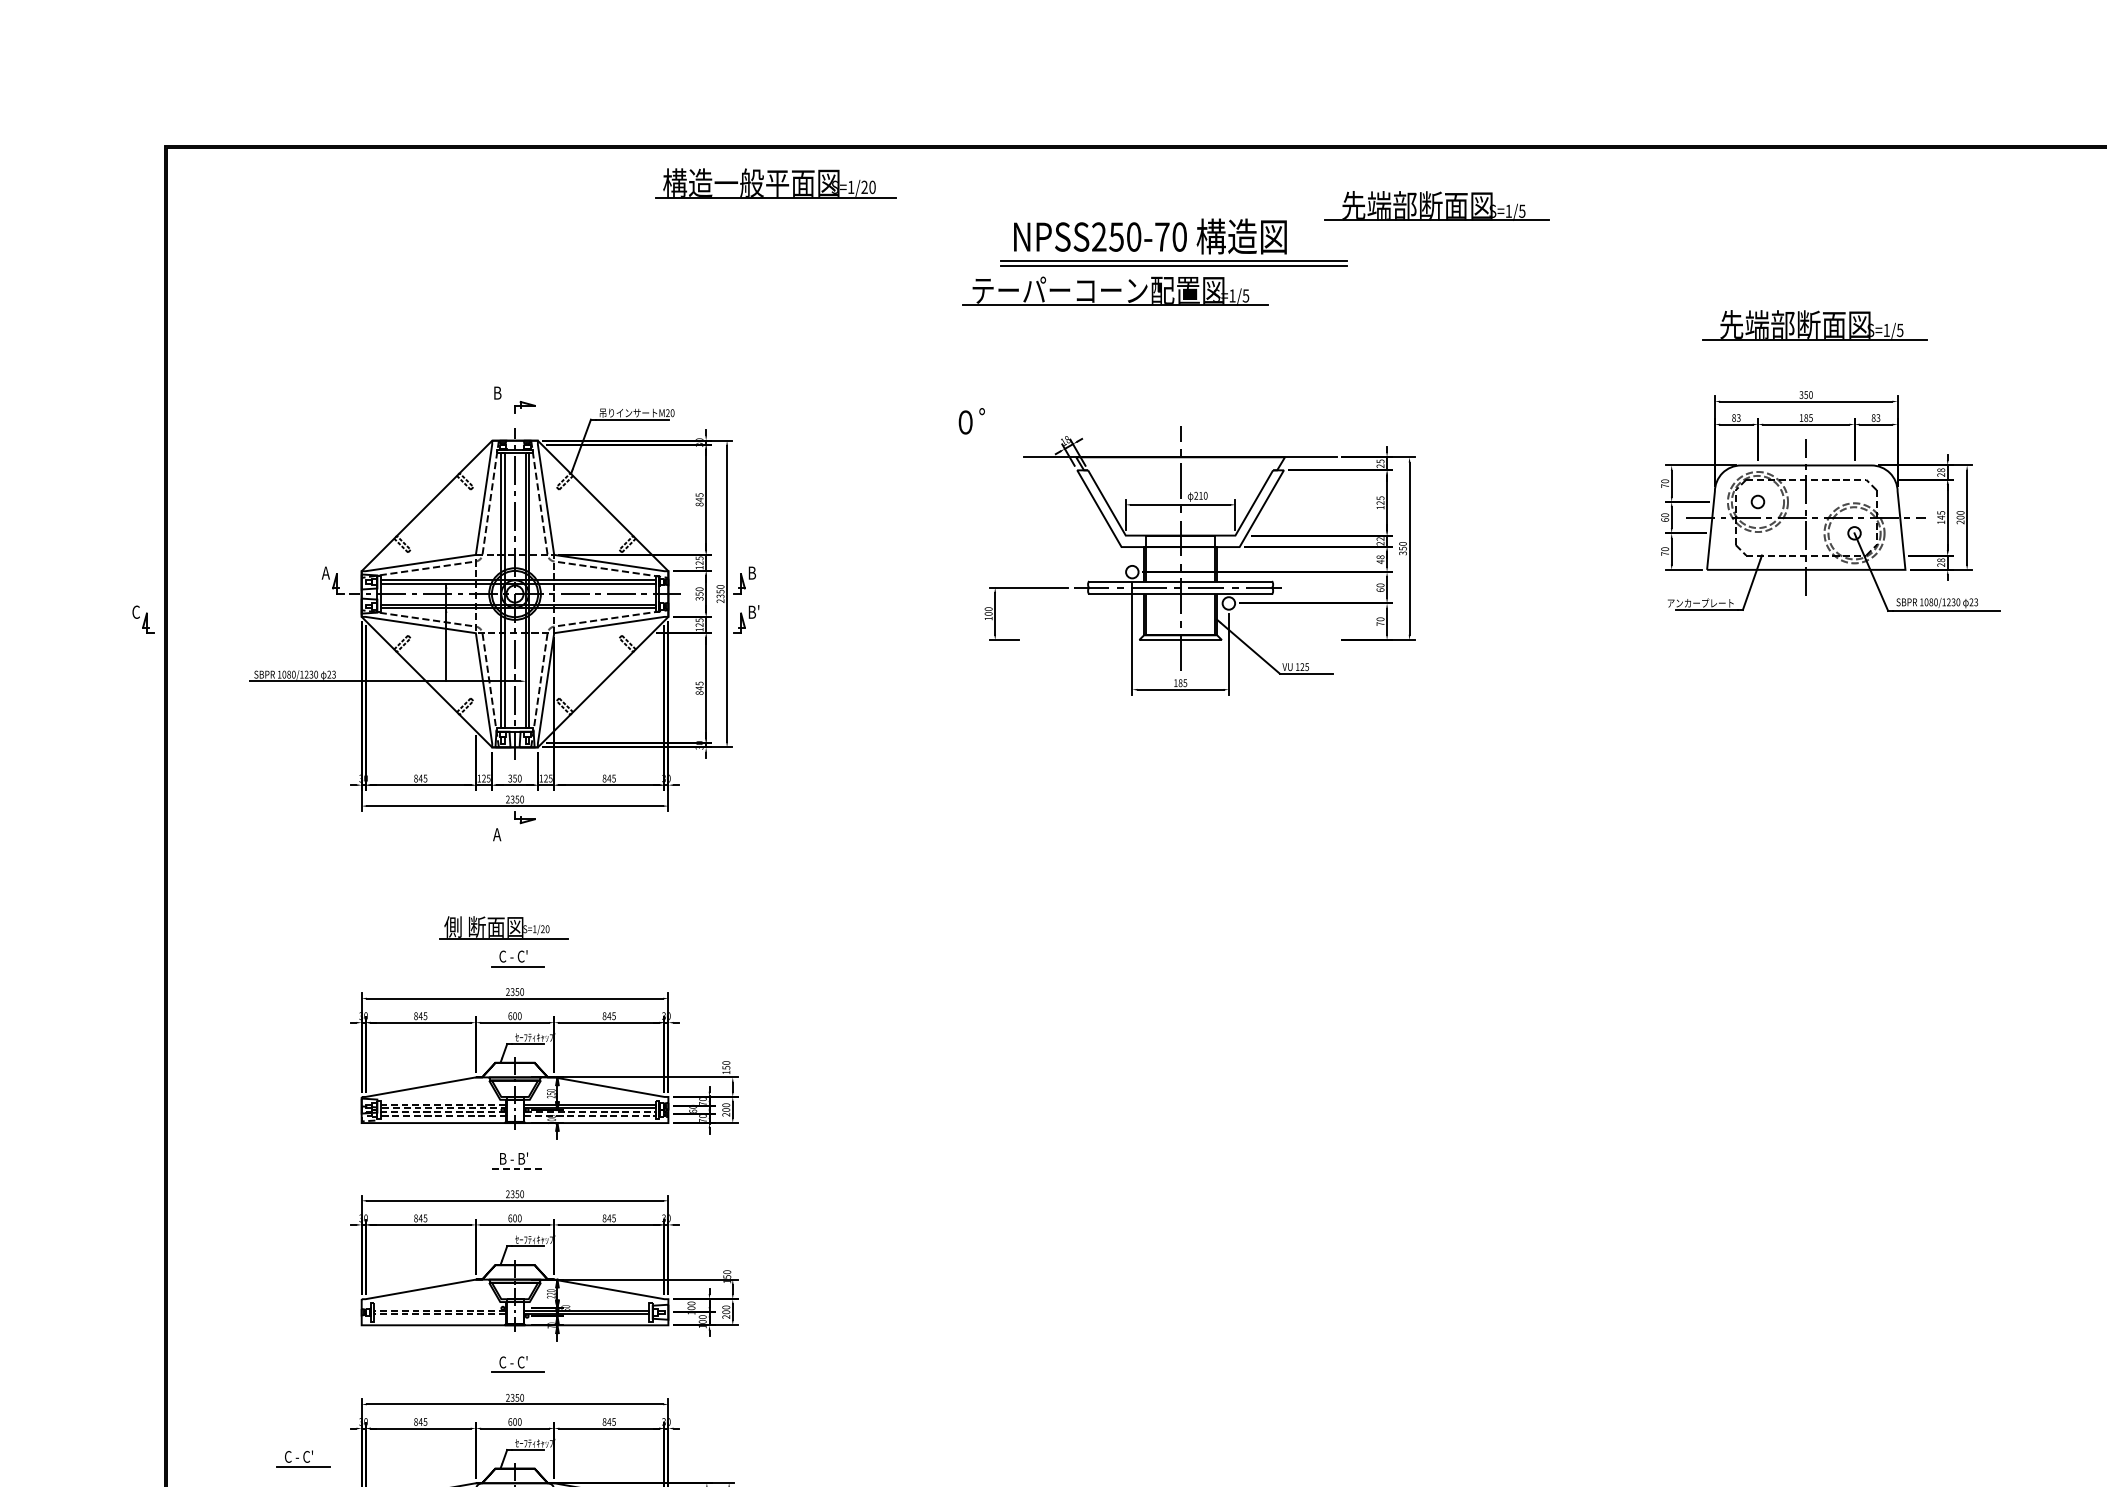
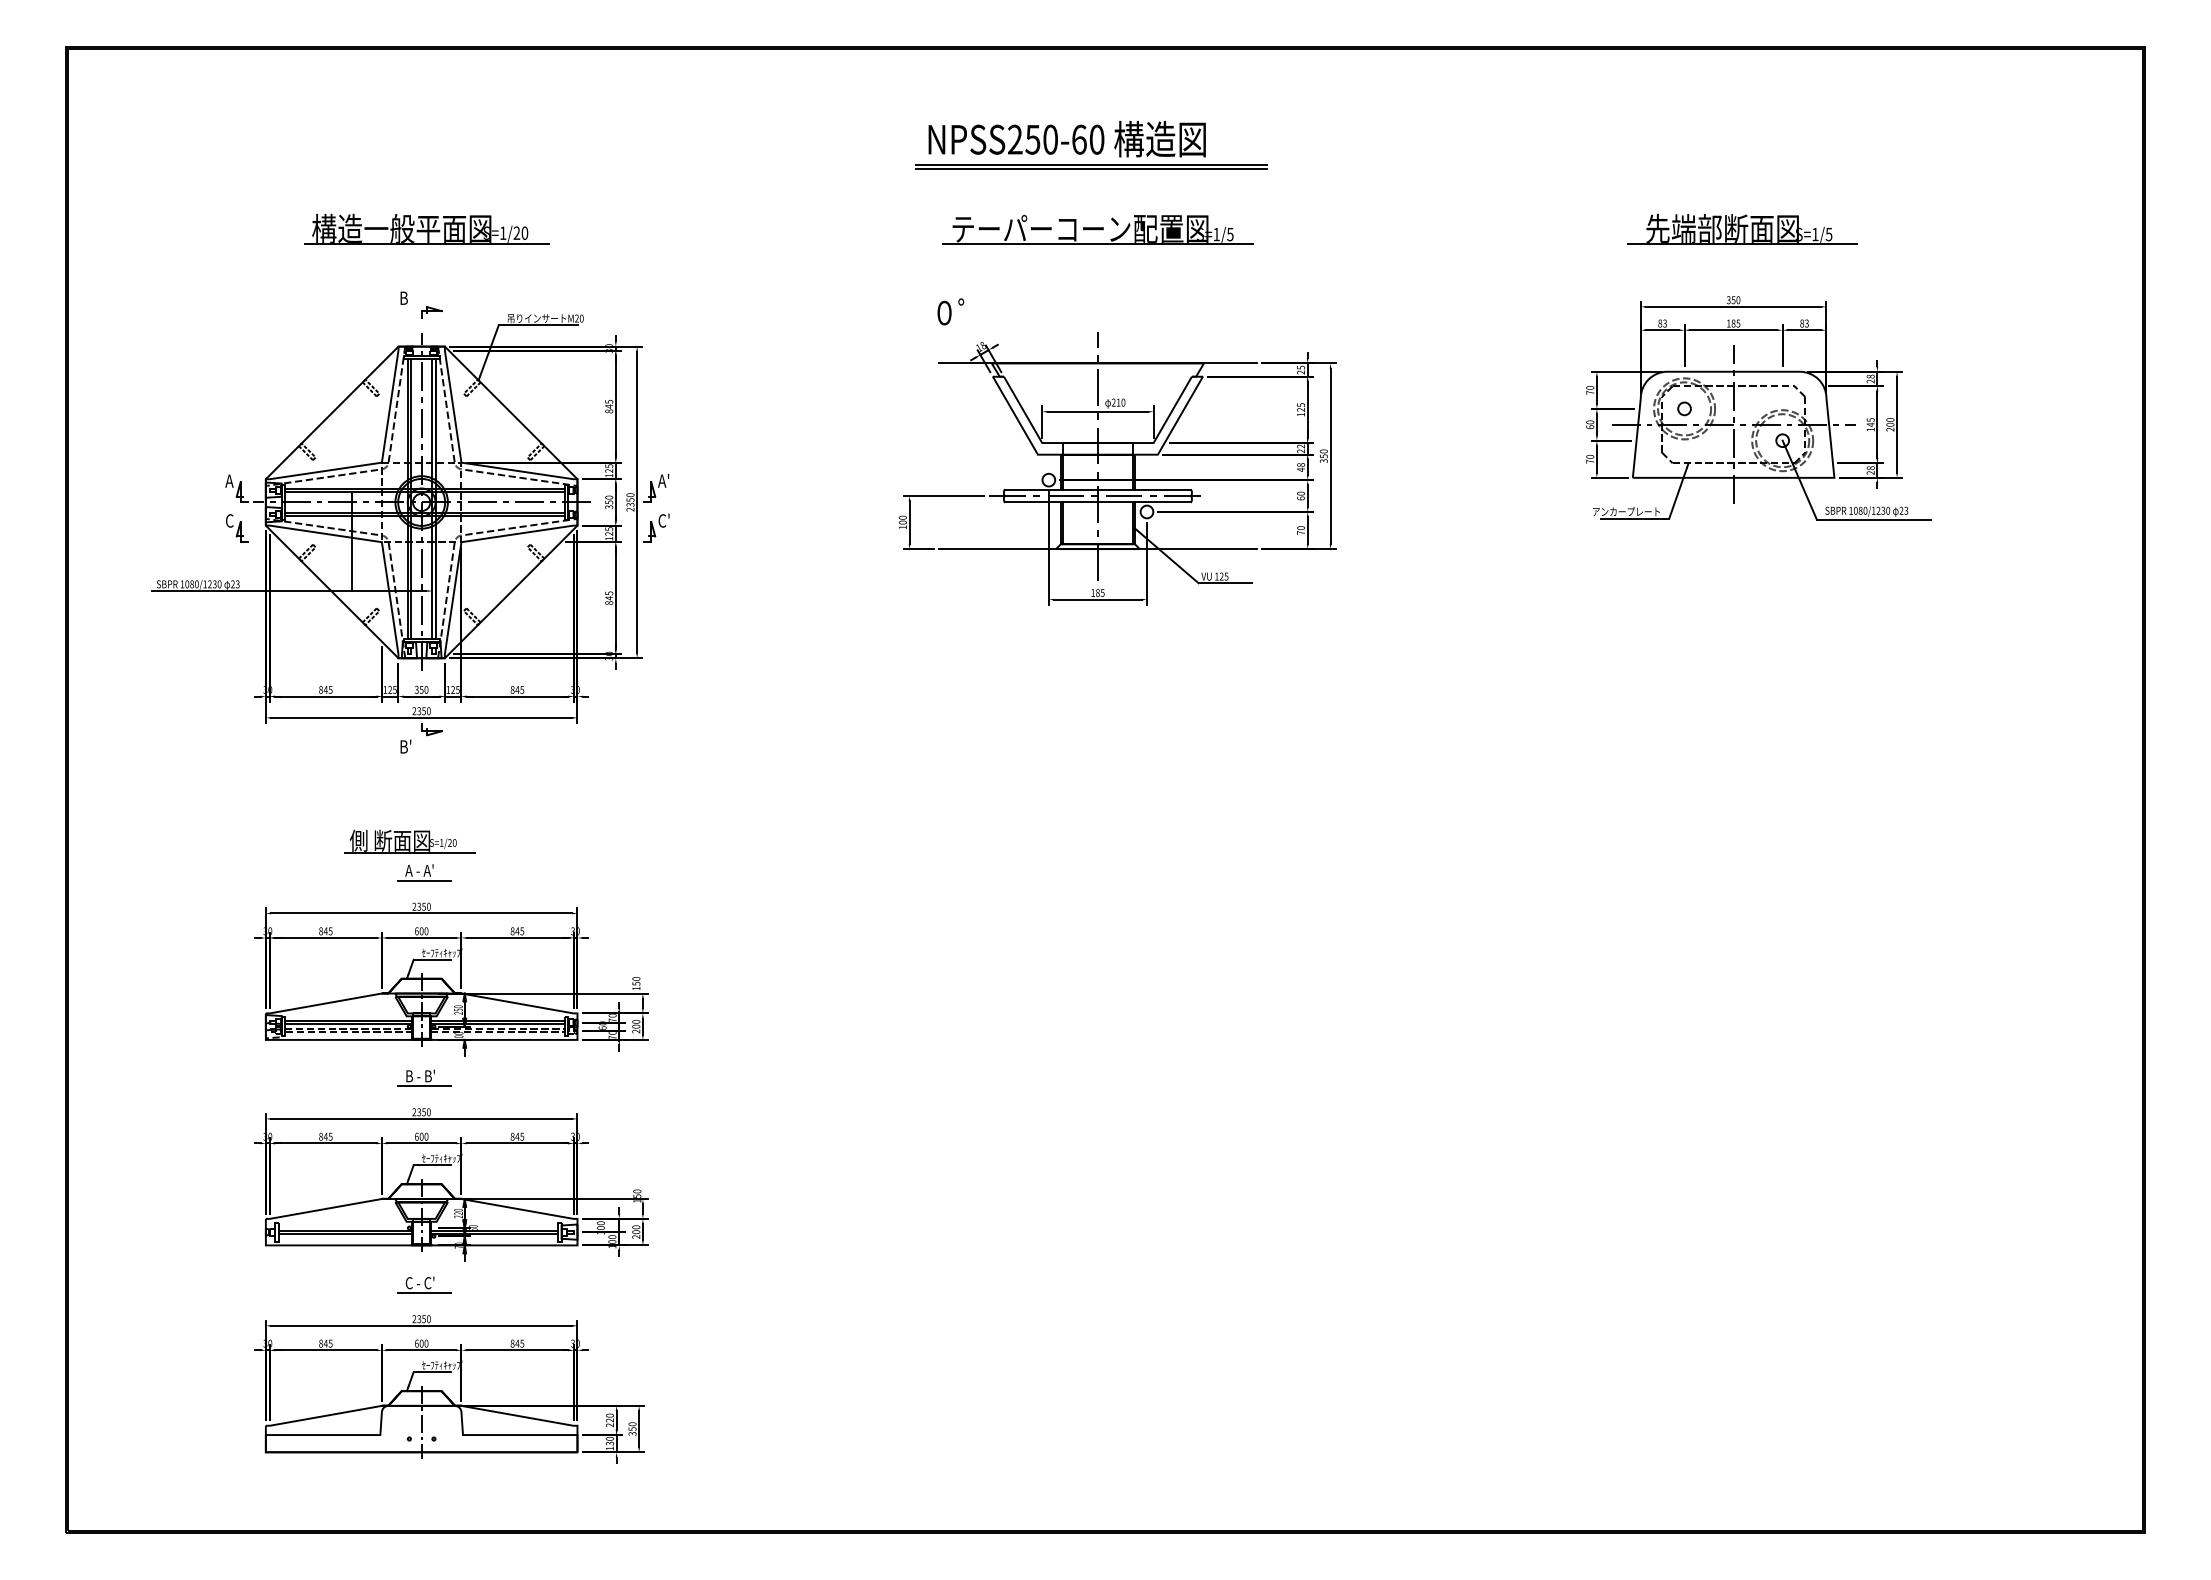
part: (775, 182) -> (426, 228), moved
part: (1437, 205) -> (1358, 107), removed
text: (1162, 236) -> (1079, 139), NPSS250-70 -> NPSS250-60
part: (1115, 290) -> (1097, 229), moved
text: (971, 420) -> (950, 311), moved
text: (753, 572) -> (663, 480), B -> A'
text: (753, 611) -> (663, 520), B' -> C'
part: (143, 619) -> (237, 528), moved
line: (1180, 640) -> (1097, 549), added
text: (499, 834) -> (405, 746), A -> B'
text: (512, 956) -> (419, 870), C - C' -> A - A'
line: (381, 1105) -> (285, 1022), dashed -> solid
line: (517, 1168) -> (424, 1086), dashed -> solid
line: (374, 1312) -> (278, 1232), dashed -> solid
part: (303, 1458) -> (206, 1380), removed

